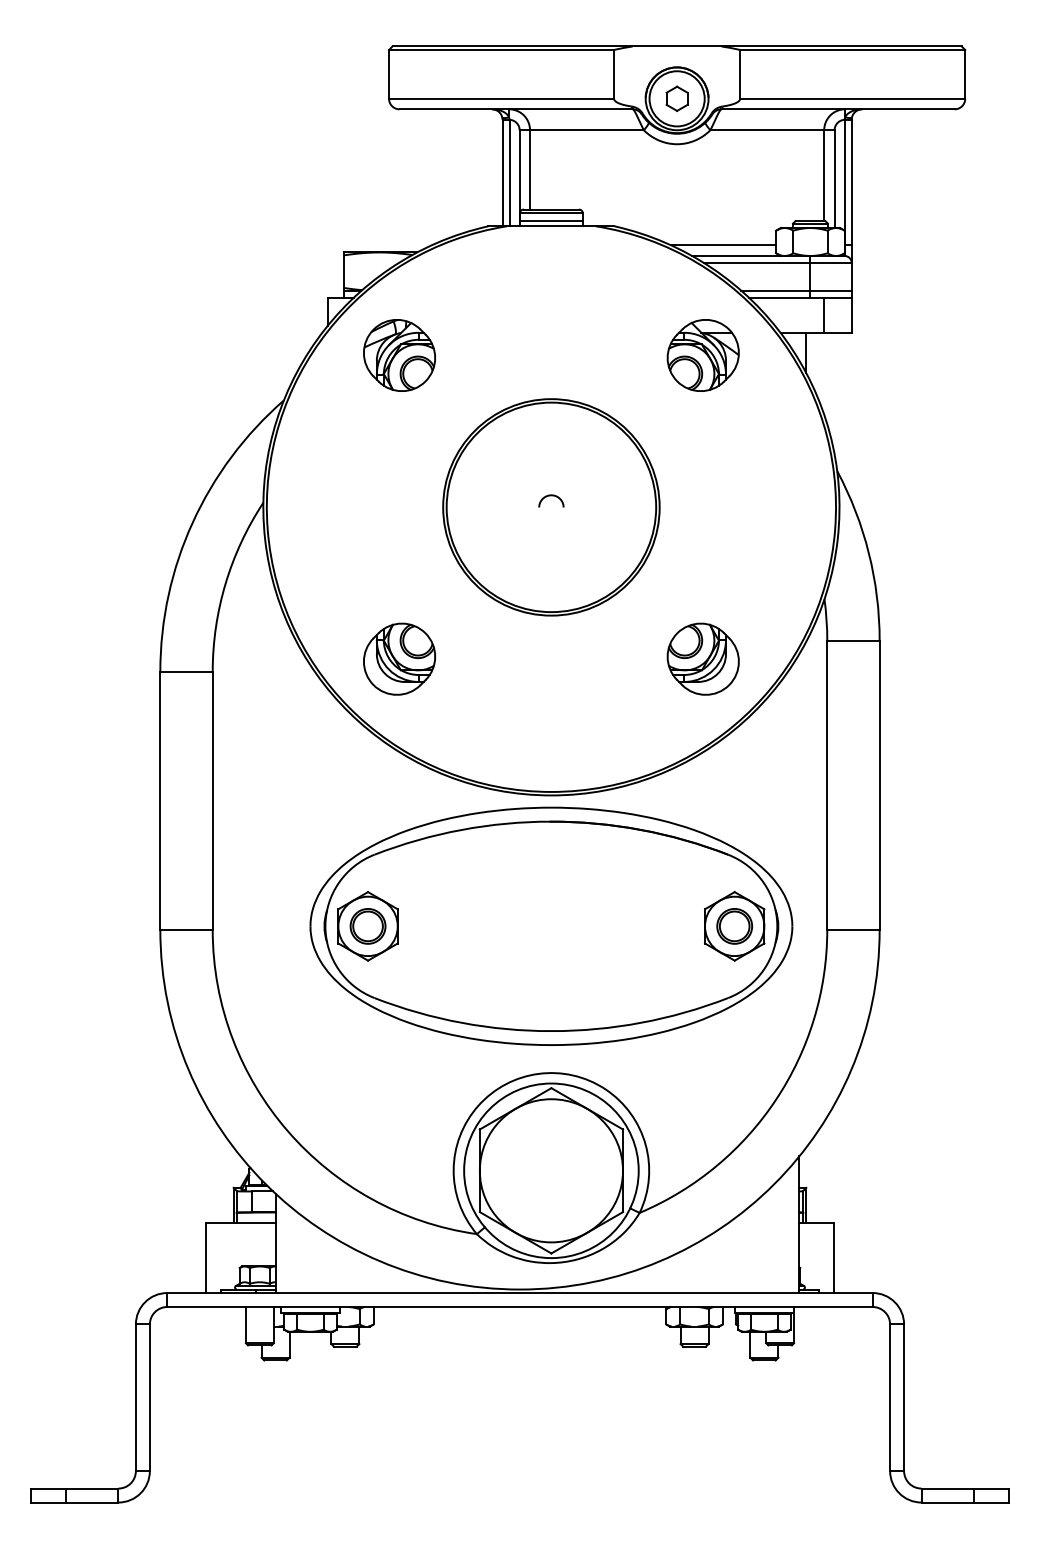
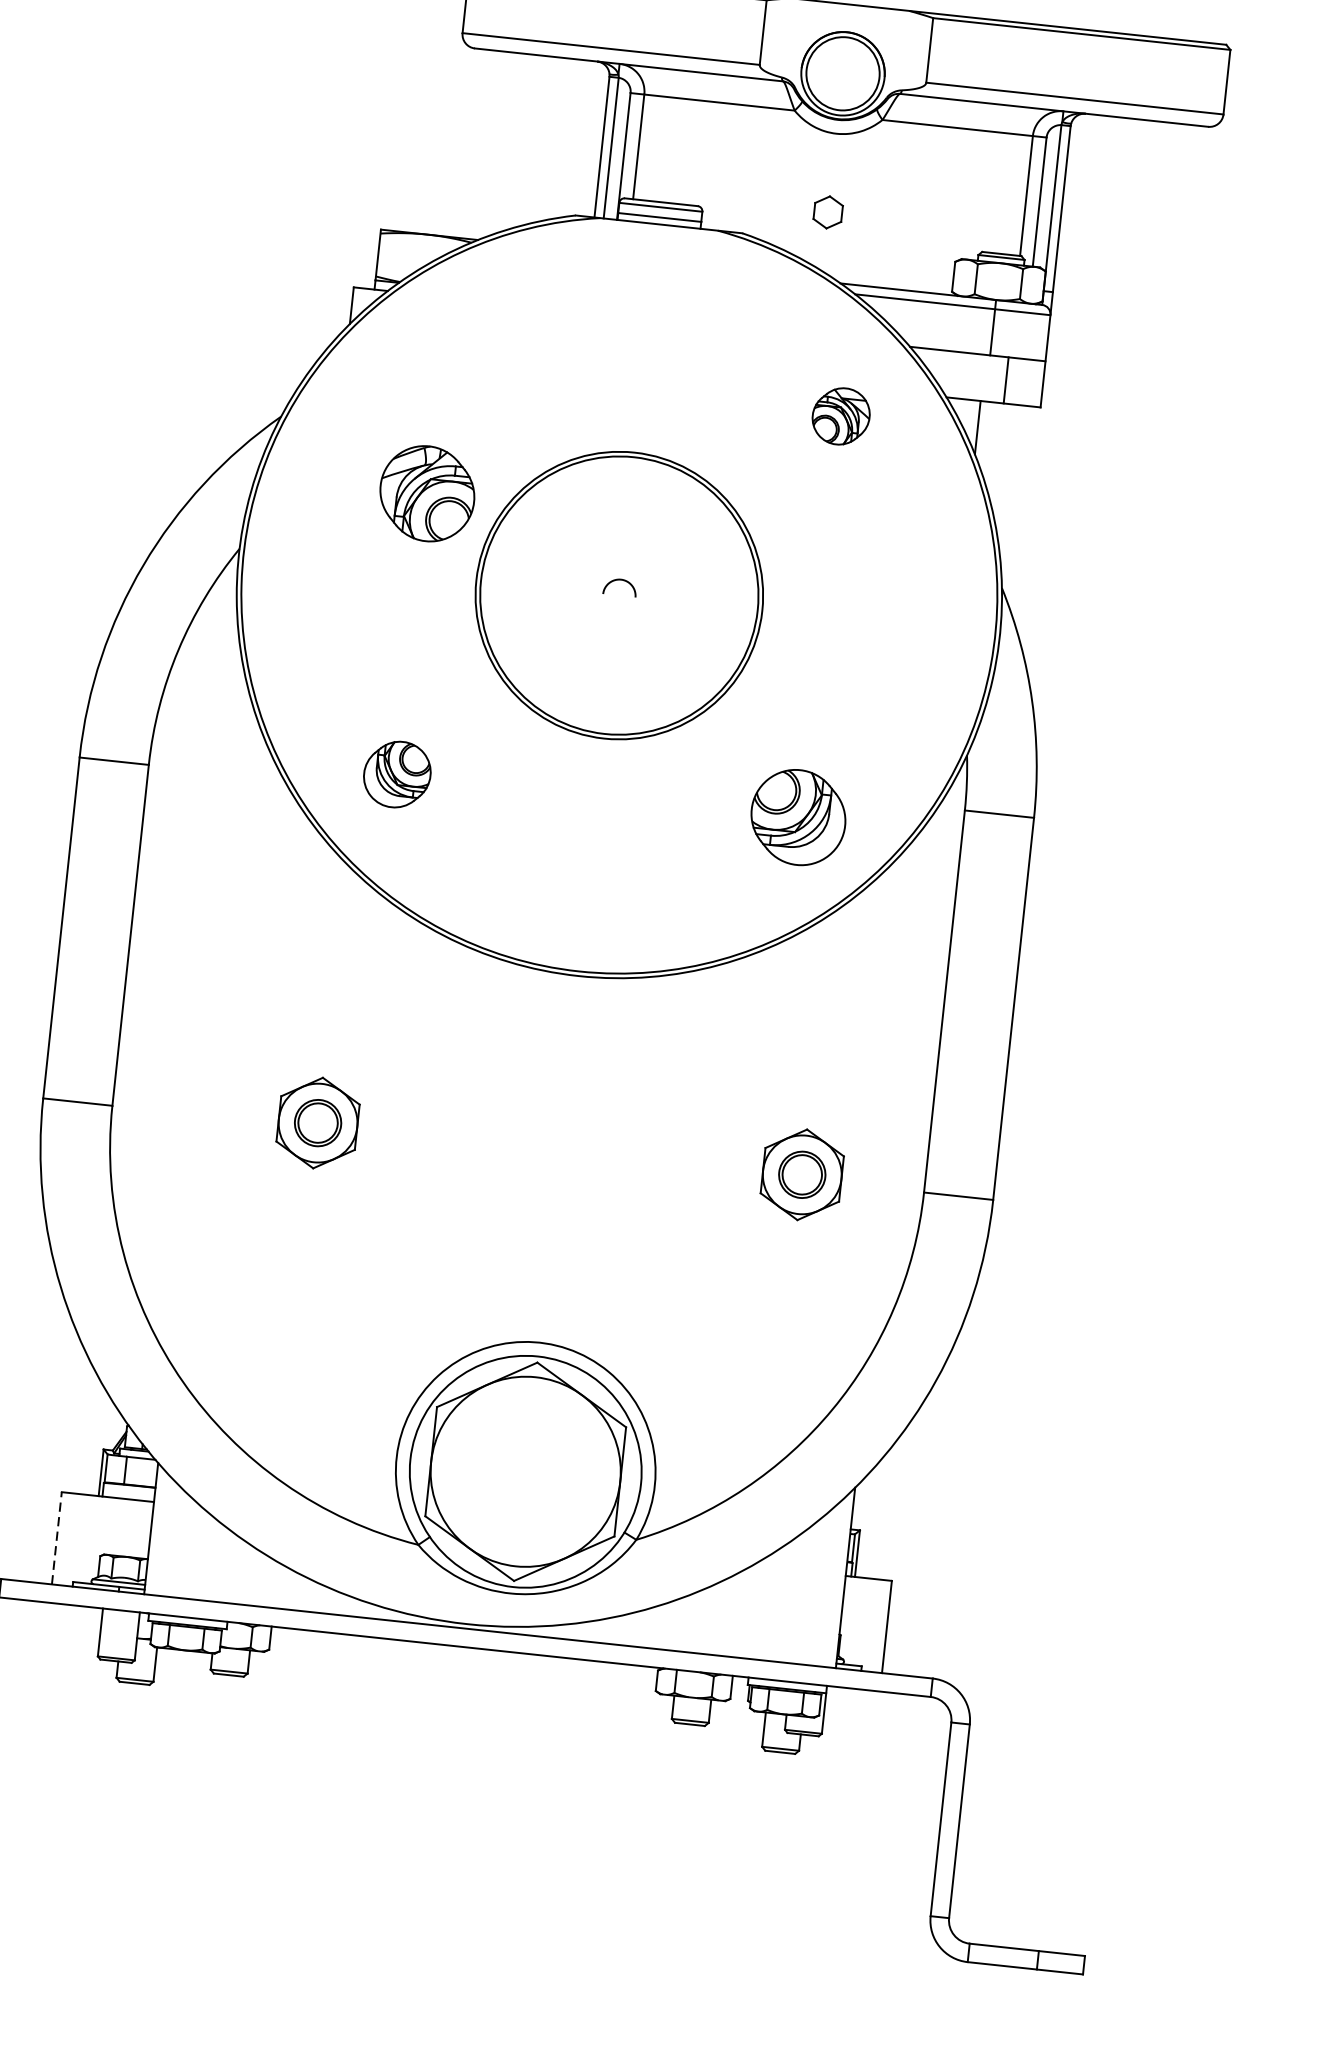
part: (676, 98) -> (827, 211), moved
line: (723, 245) -> (883, 274), removed
line: (796, 290) -> (973, 343), removed
part: (399, 355) -> (427, 493), moved
part: (702, 355) -> (840, 416), size x0.6
part: (399, 658) -> (397, 773), size x0.7
part: (551, 925) -> (560, 1147), removed
line: (205, 1258) -> (56, 1538), solid -> dashed

